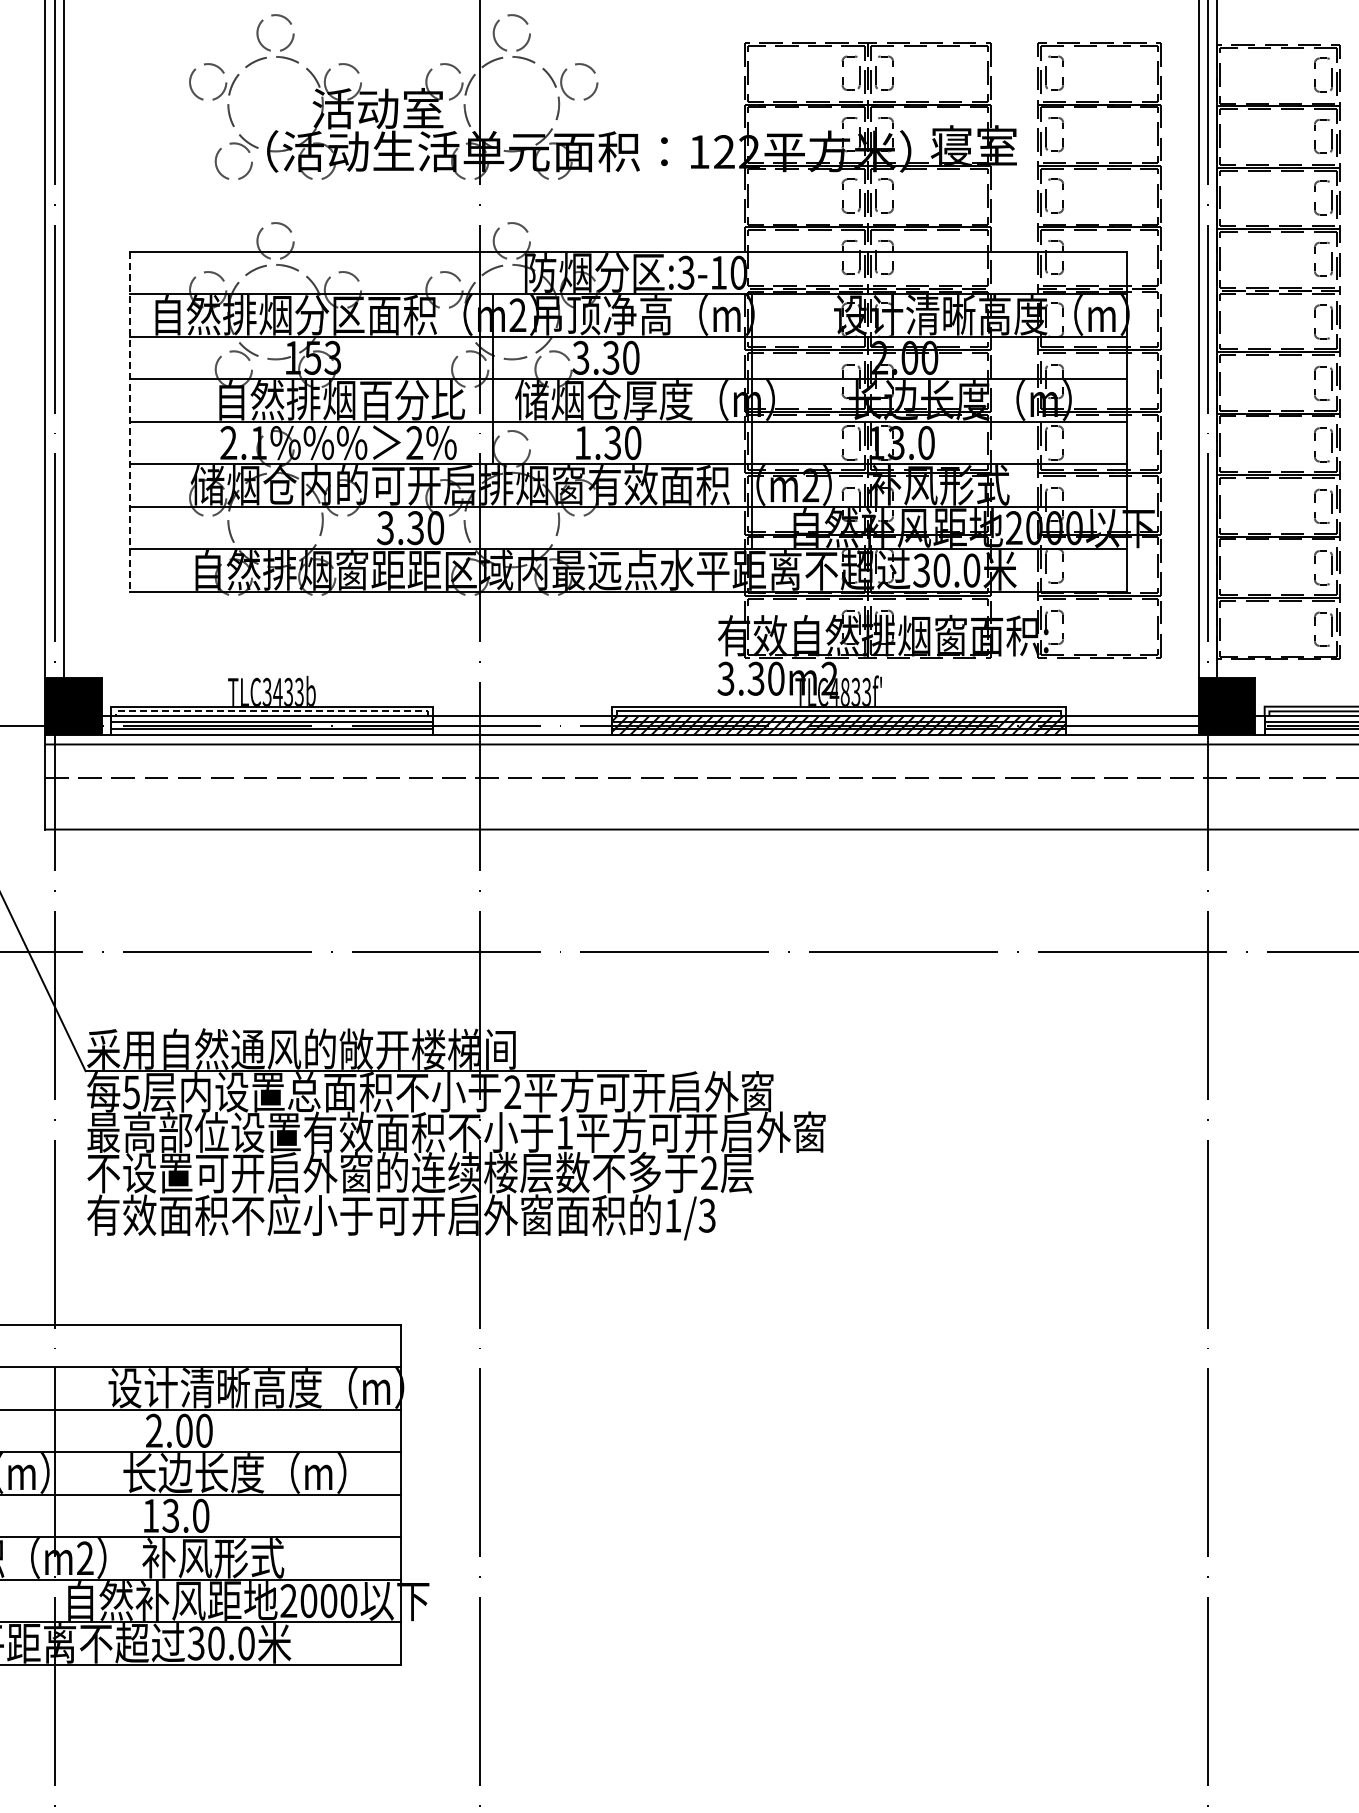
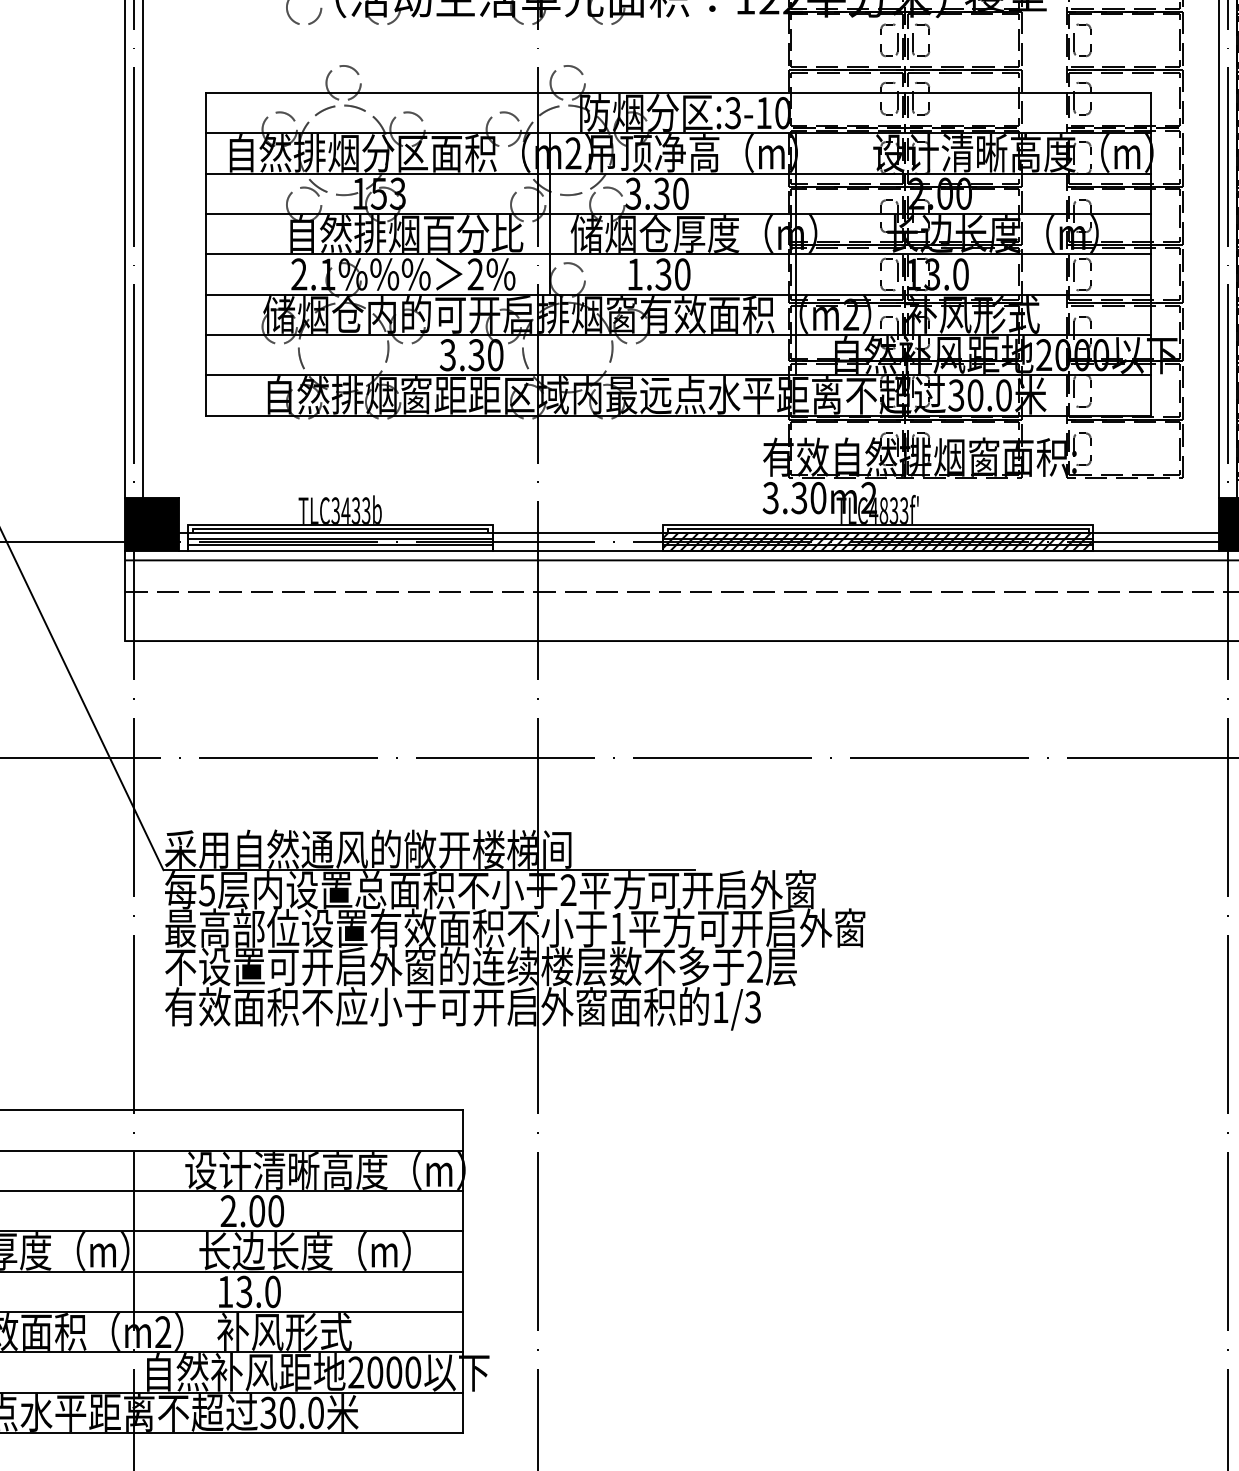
line: (130, 422) -> (206, 255), dashed -> solid
line: (272, 711) -> (340, 529), dashed -> solid

